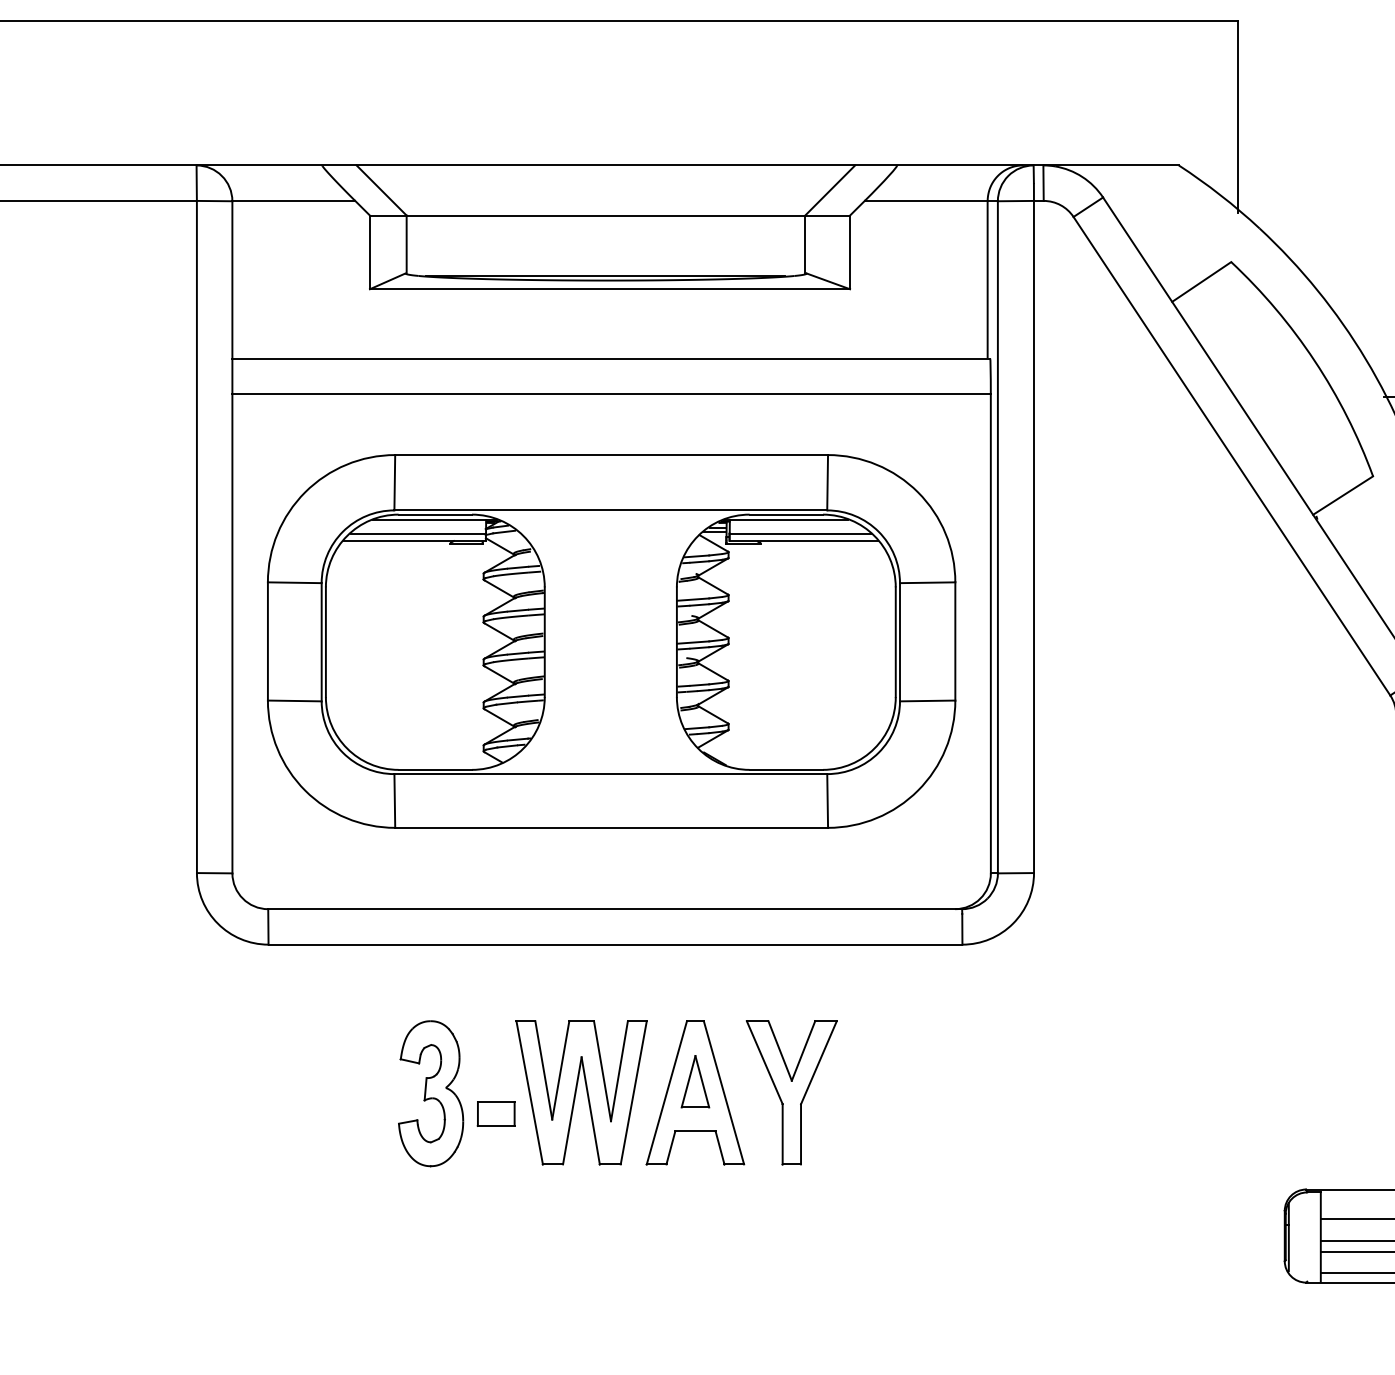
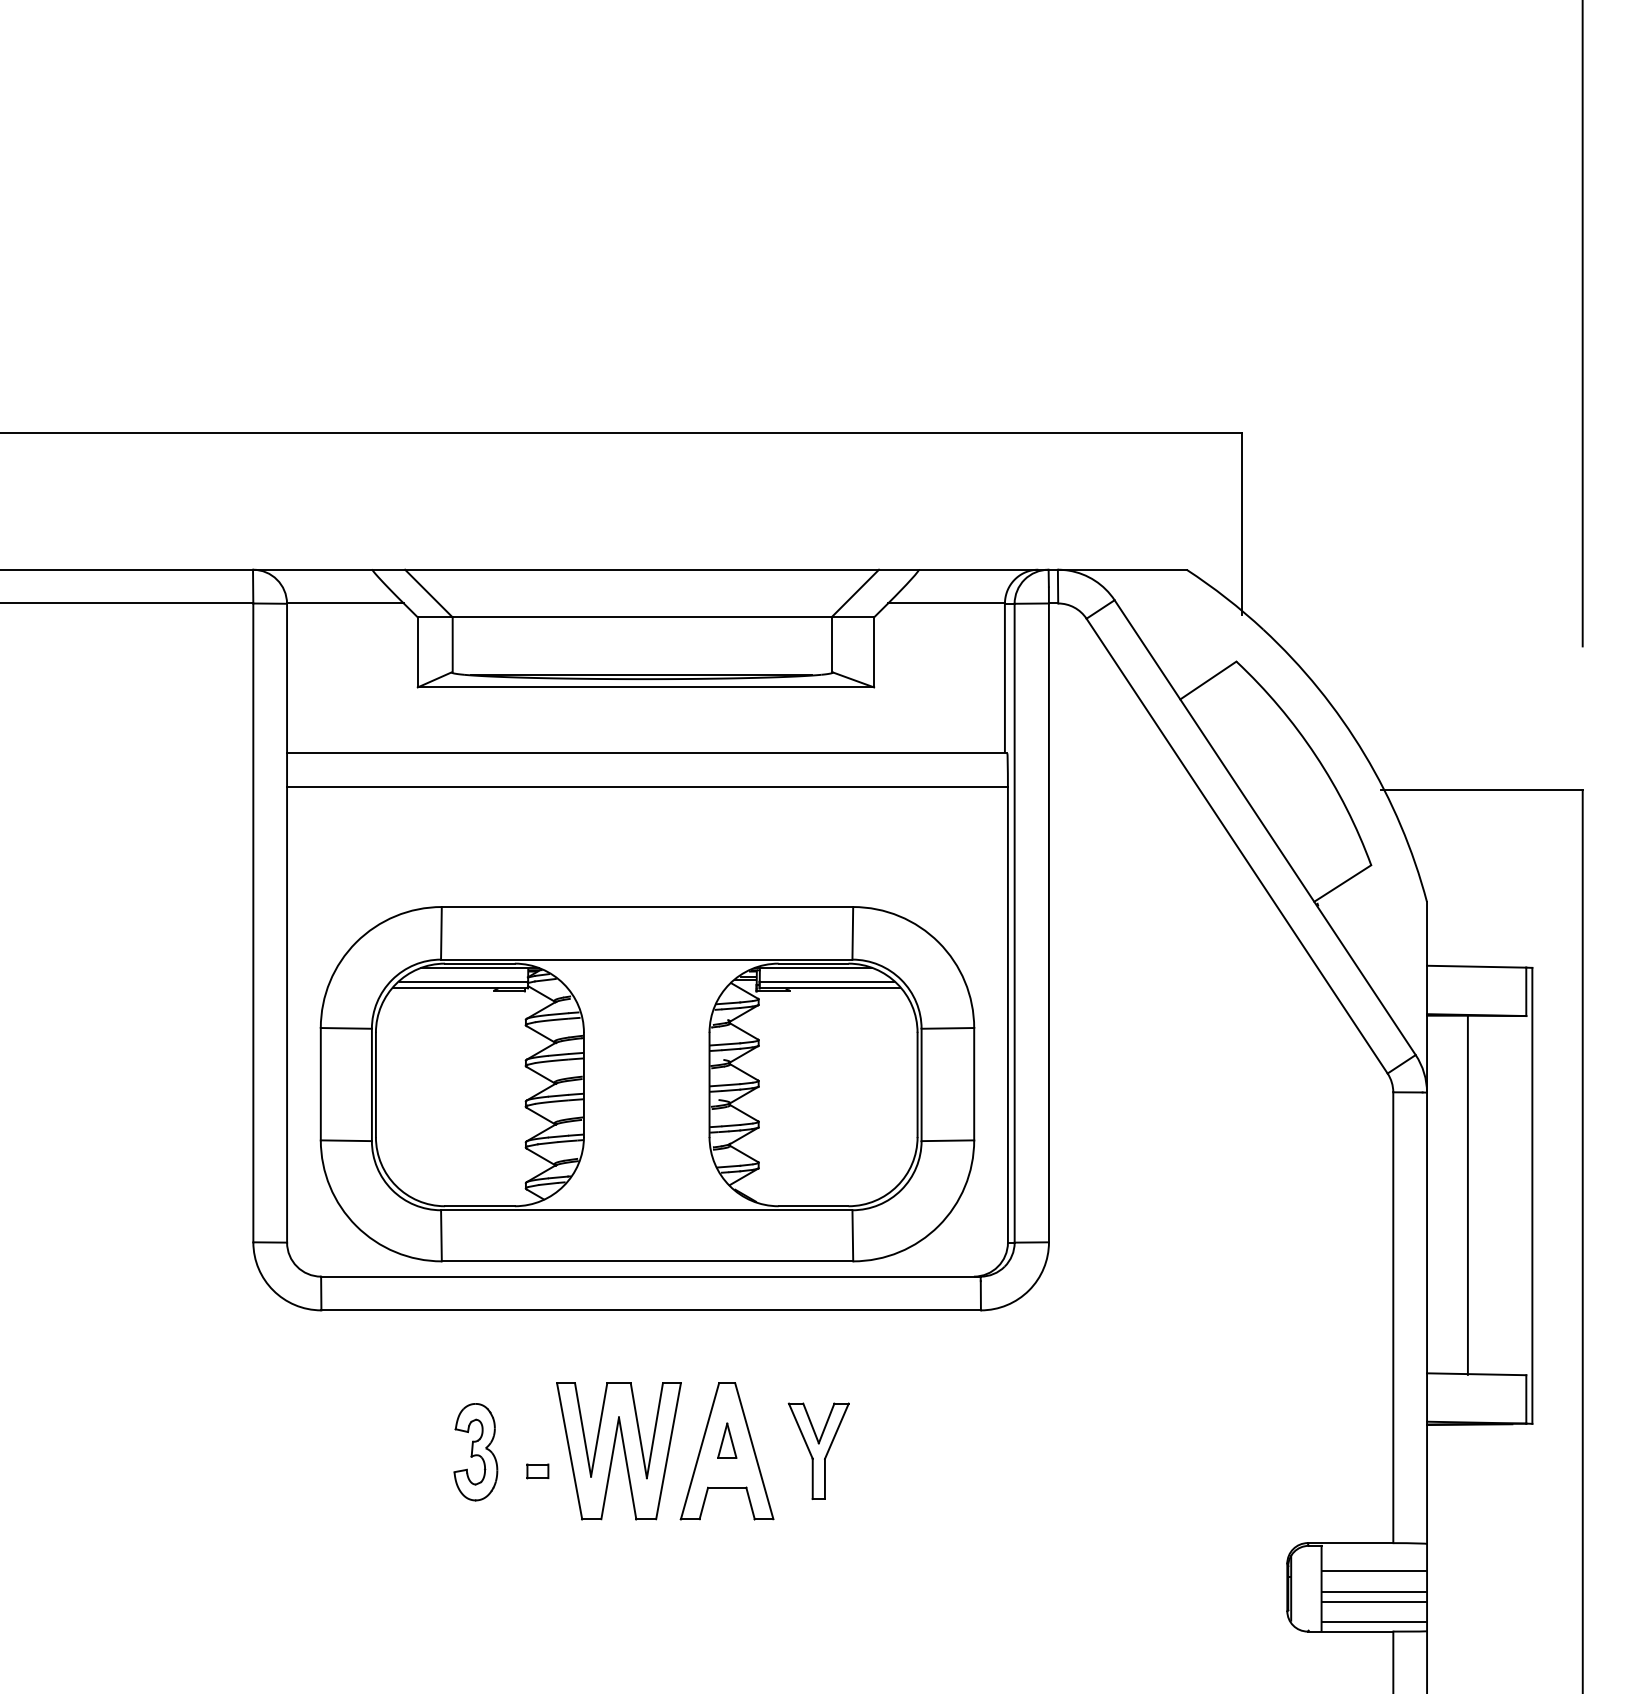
part: (611, 641) -> (647, 1084), moved
part: (695, 1081) -> (727, 1440), size x0.7
part: (791, 1093) -> (818, 1451), size x0.7
part: (430, 1094) -> (475, 1452), size x0.7
part: (495, 1114) -> (537, 1471), size x0.6

